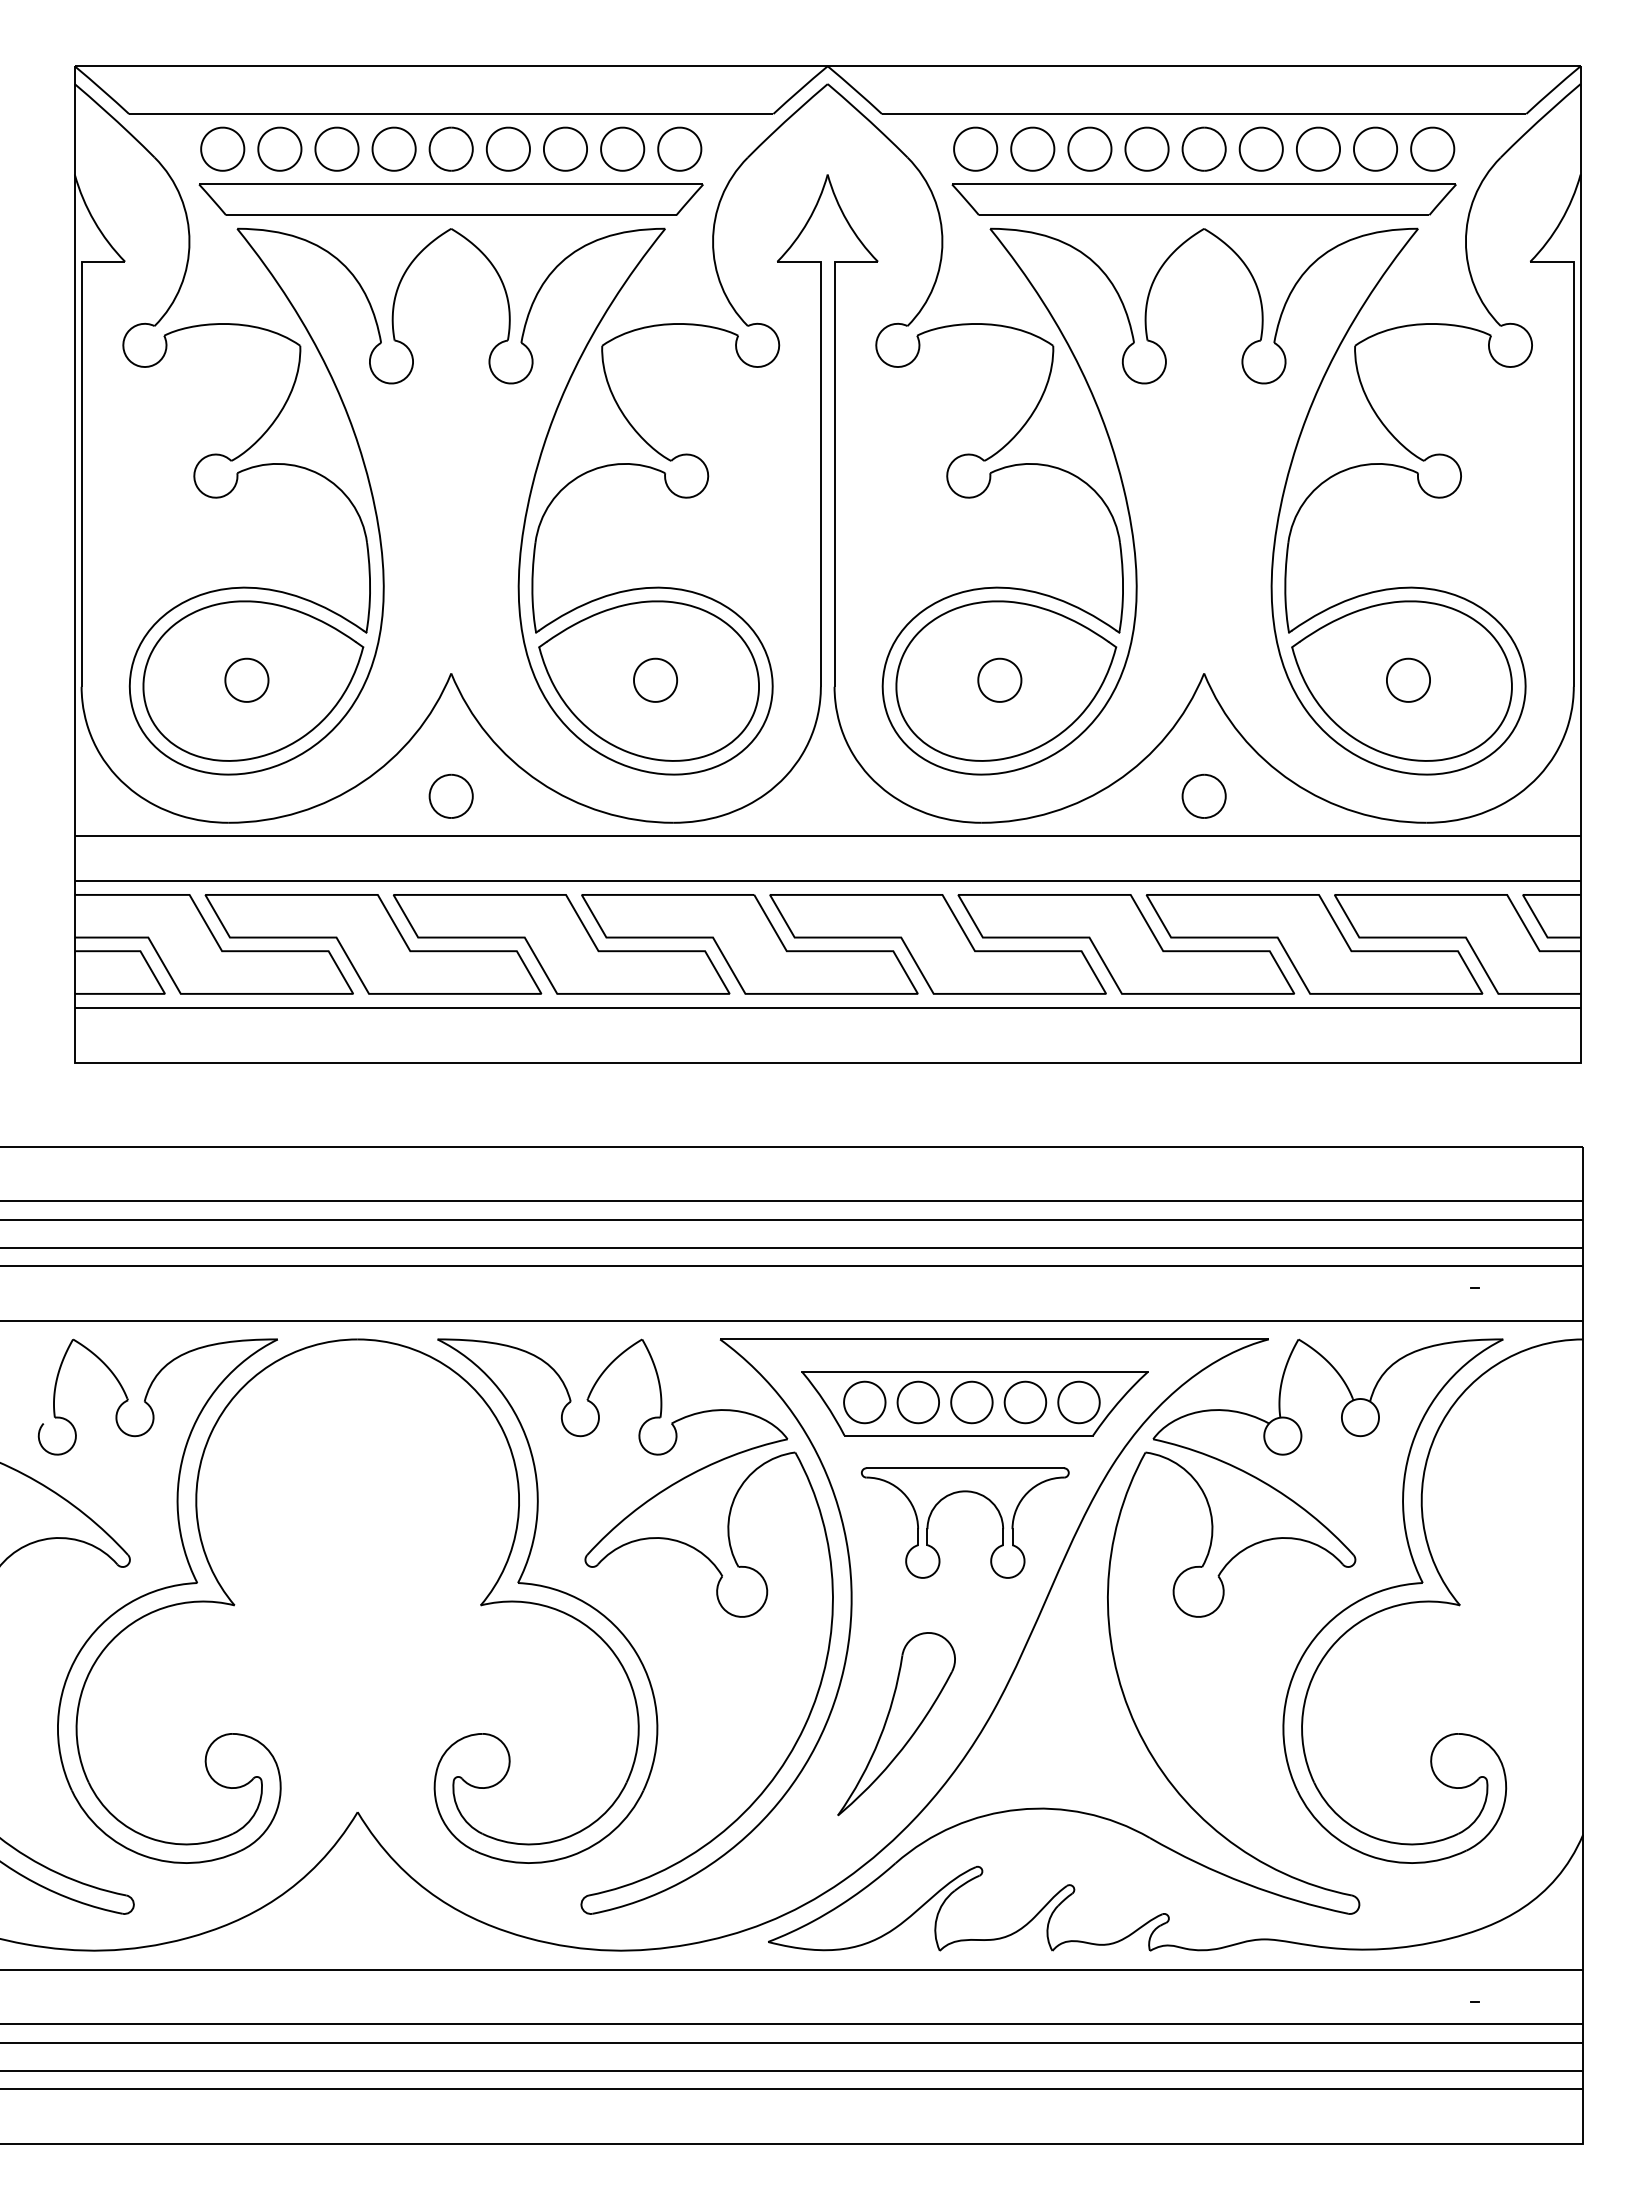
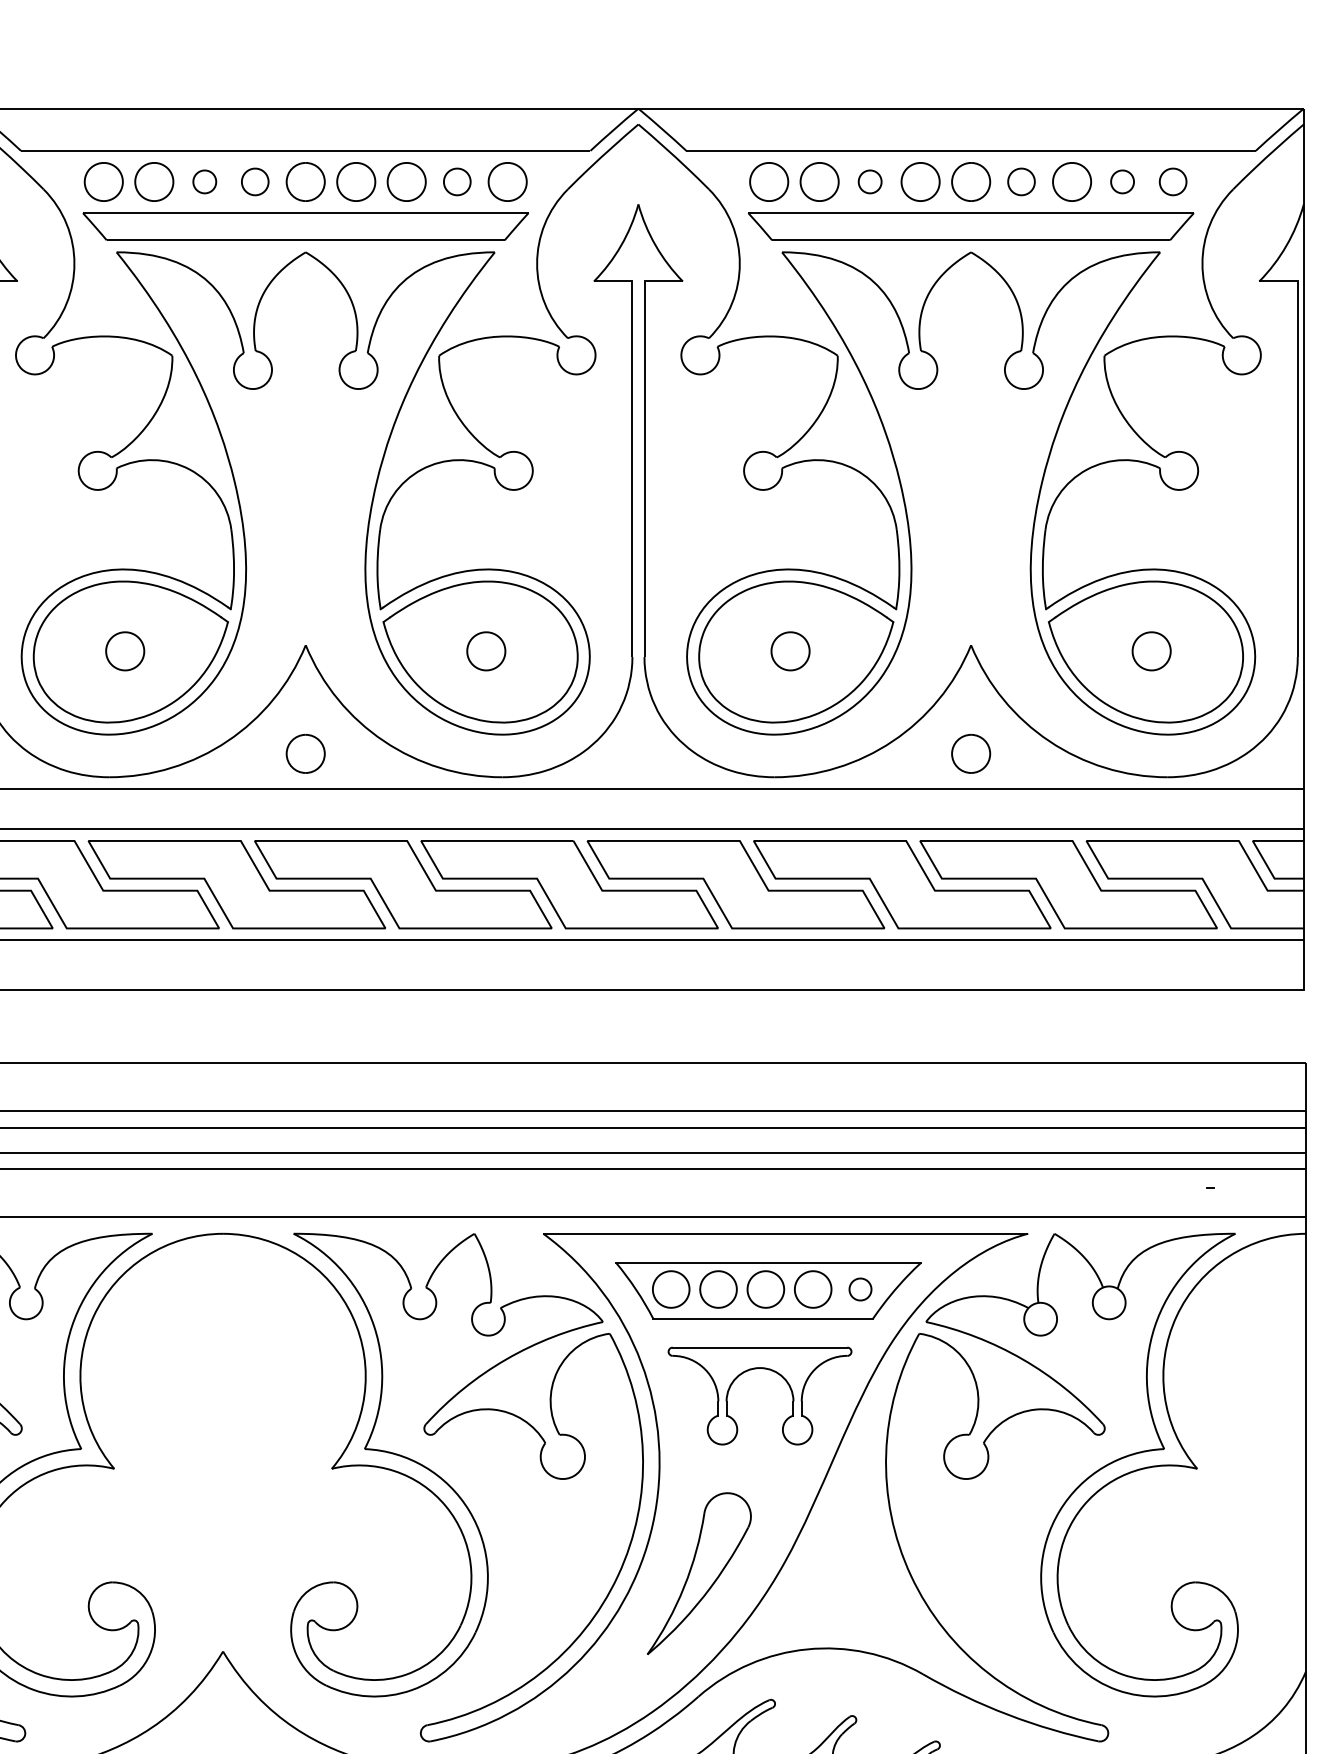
part: (336, 148) -> (204, 181), size x0.6
part: (393, 148) -> (254, 181), size x0.7
part: (622, 148) -> (457, 181), size x0.7
part: (1089, 148) -> (869, 181), size x0.6
part: (1260, 148) -> (1020, 181), size x0.7
part: (1375, 148) -> (1122, 181), size x0.6
part: (1432, 148) -> (1172, 181), size x0.7
part: (1078, 1402) -> (860, 1289), size x0.6

